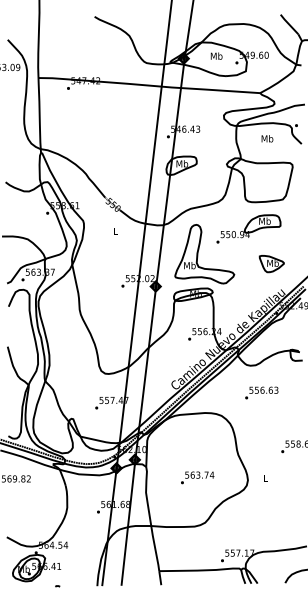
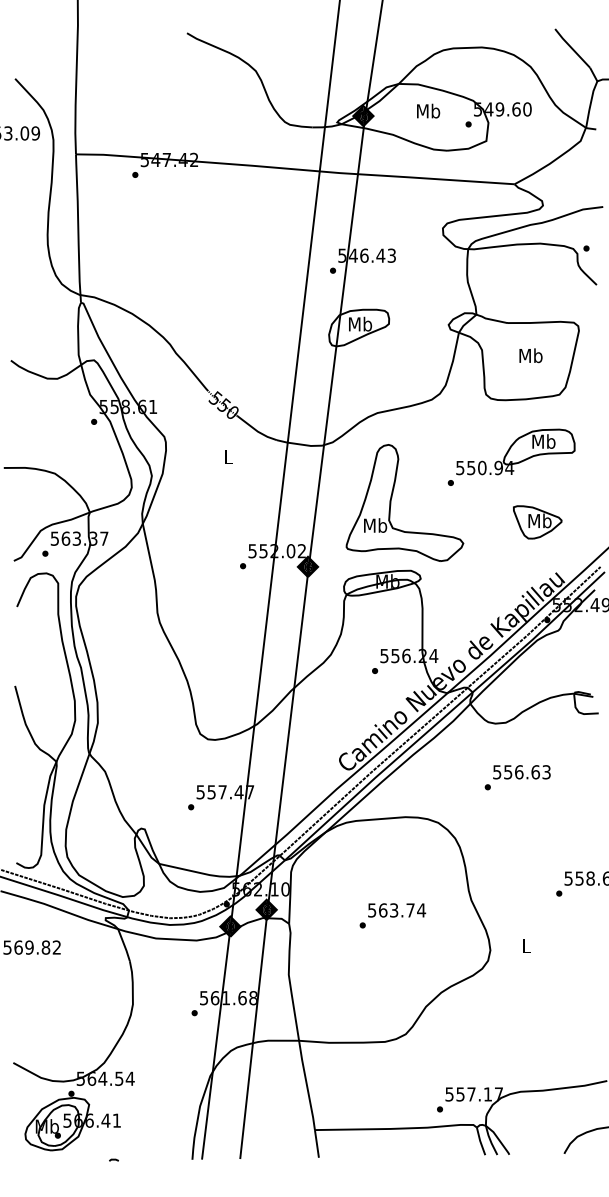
text: (267, 138) -> (531, 355), moved
part: (248, 228) -> (511, 456), moved
text: (197, 477) -> (392, 915), moved

